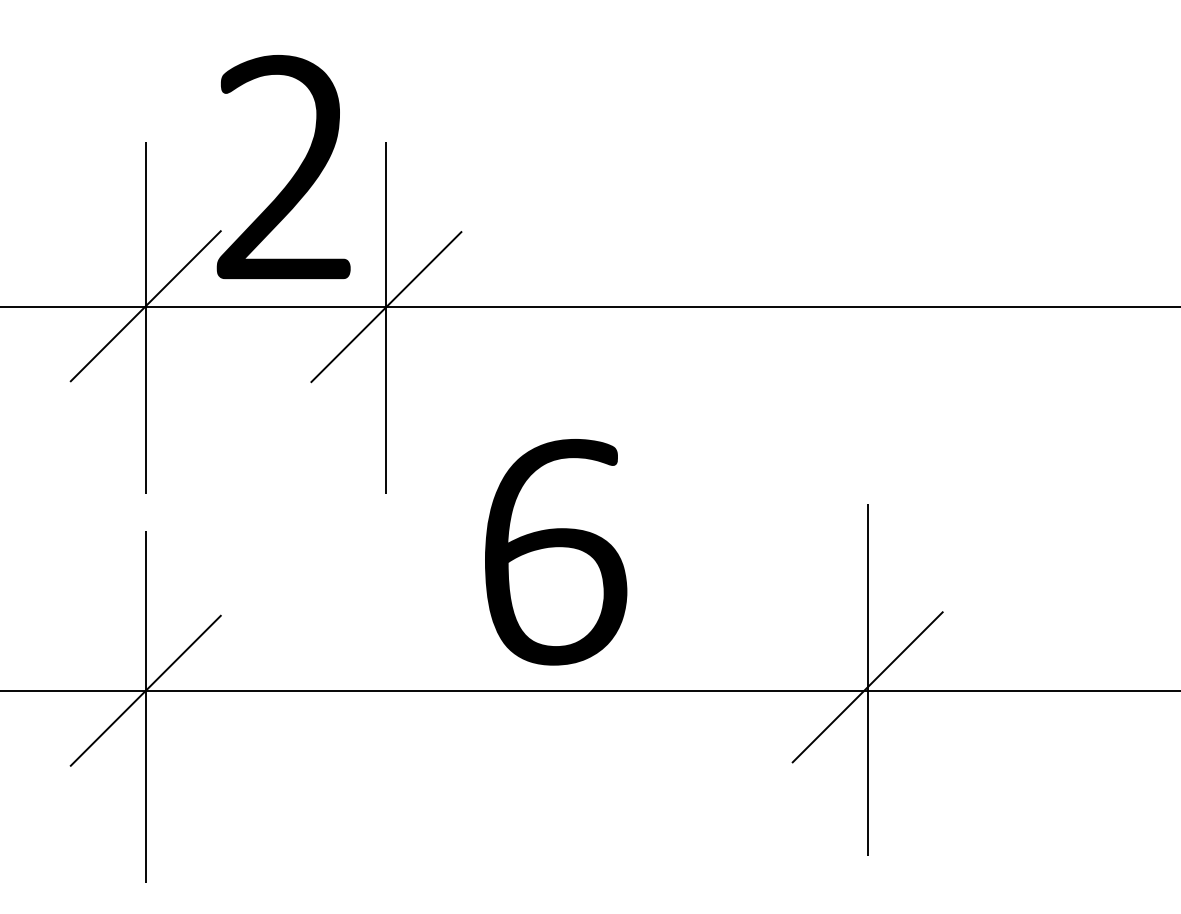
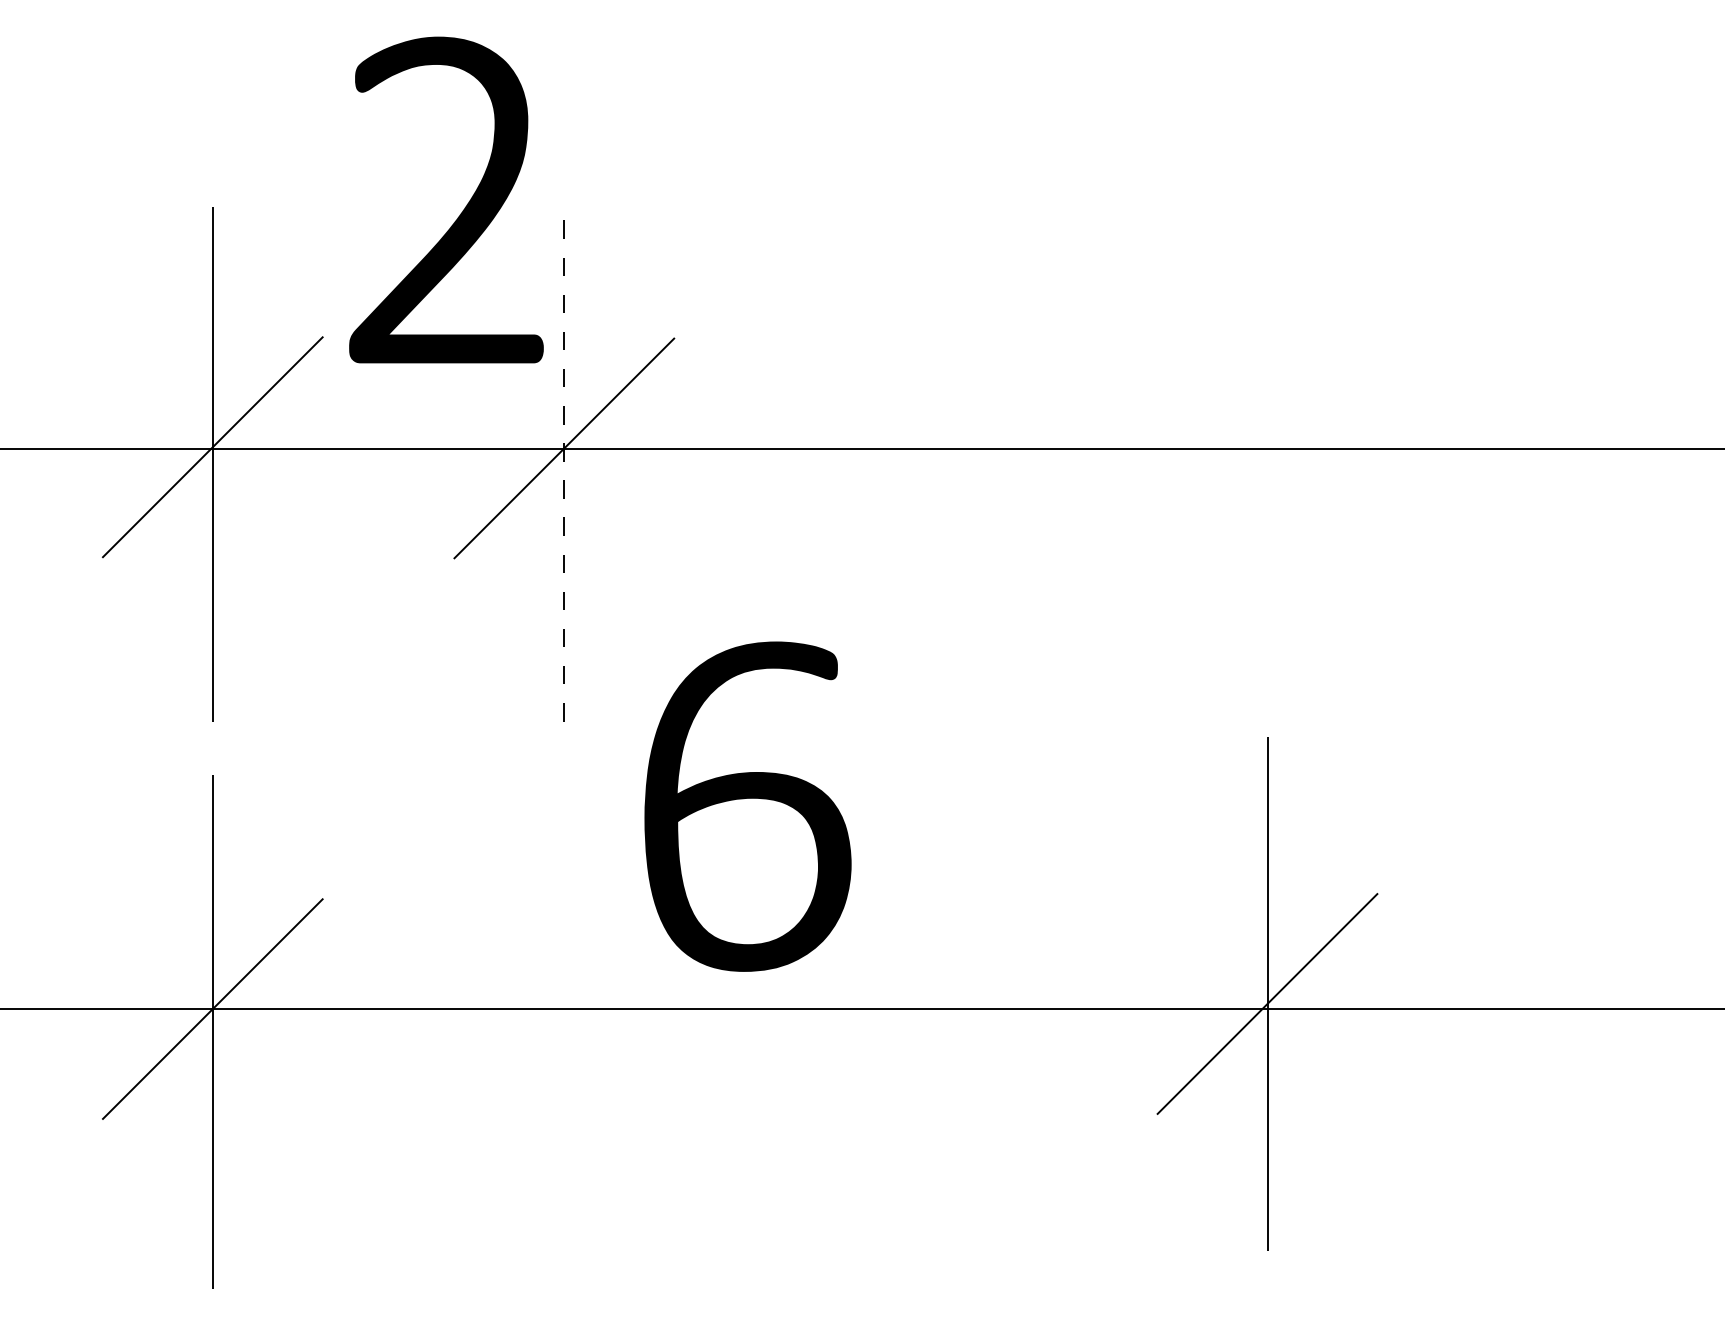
part: (293, 175) -> (460, 212), moved
line: (386, 317) -> (564, 463), solid -> dashed
part: (556, 552) -> (748, 807), moved

